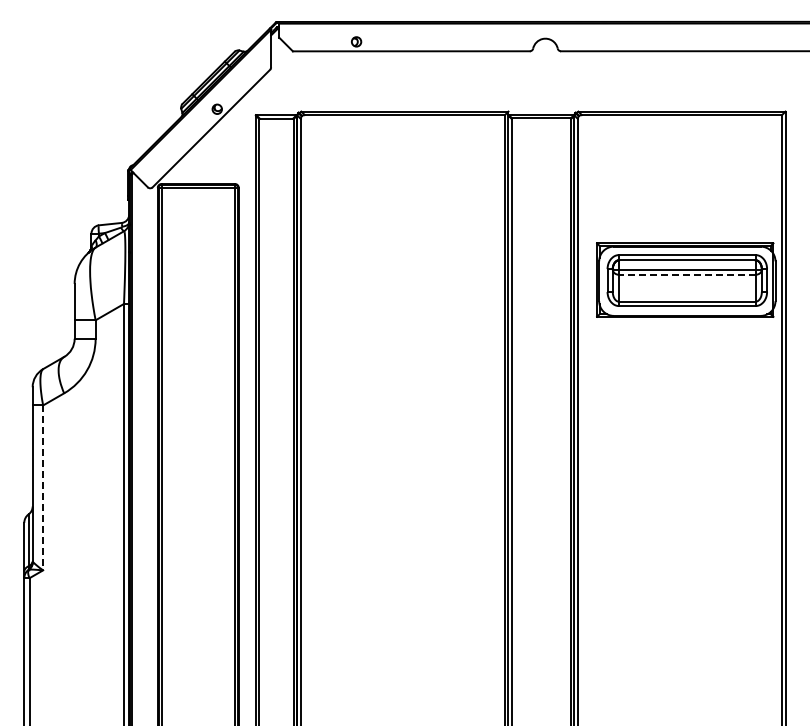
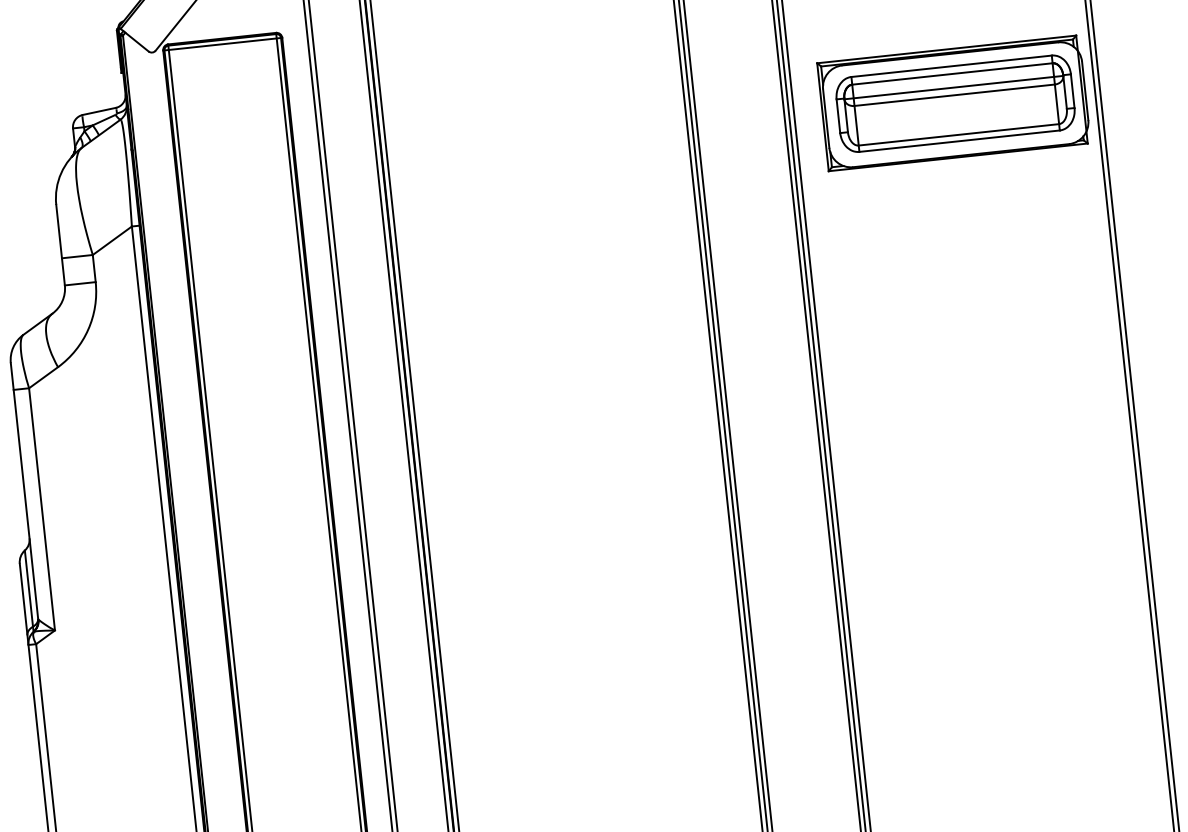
line: (686, 274) -> (953, 94), dashed -> solid
line: (43, 488) -> (42, 510), dashed -> solid

